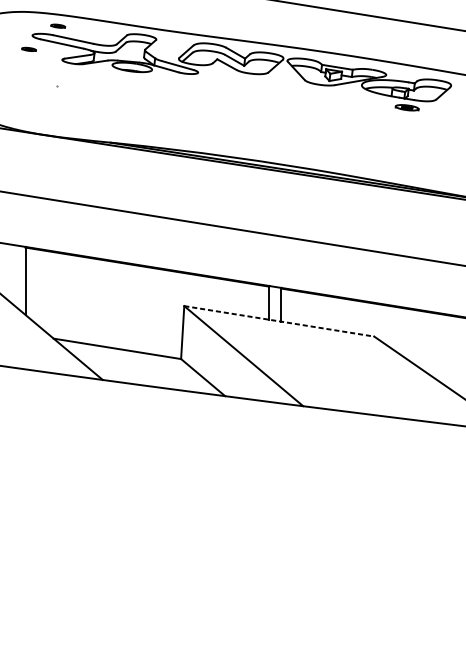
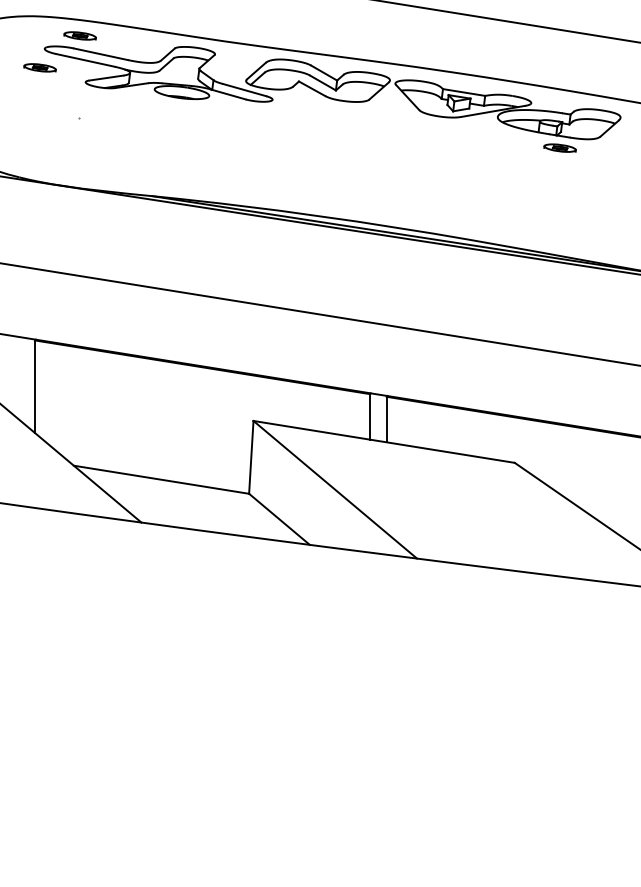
part: (57, 25) -> (79, 35), size x1.67
part: (28, 49) -> (39, 67), size x1.67
line: (279, 321) -> (384, 442), dashed -> solid

